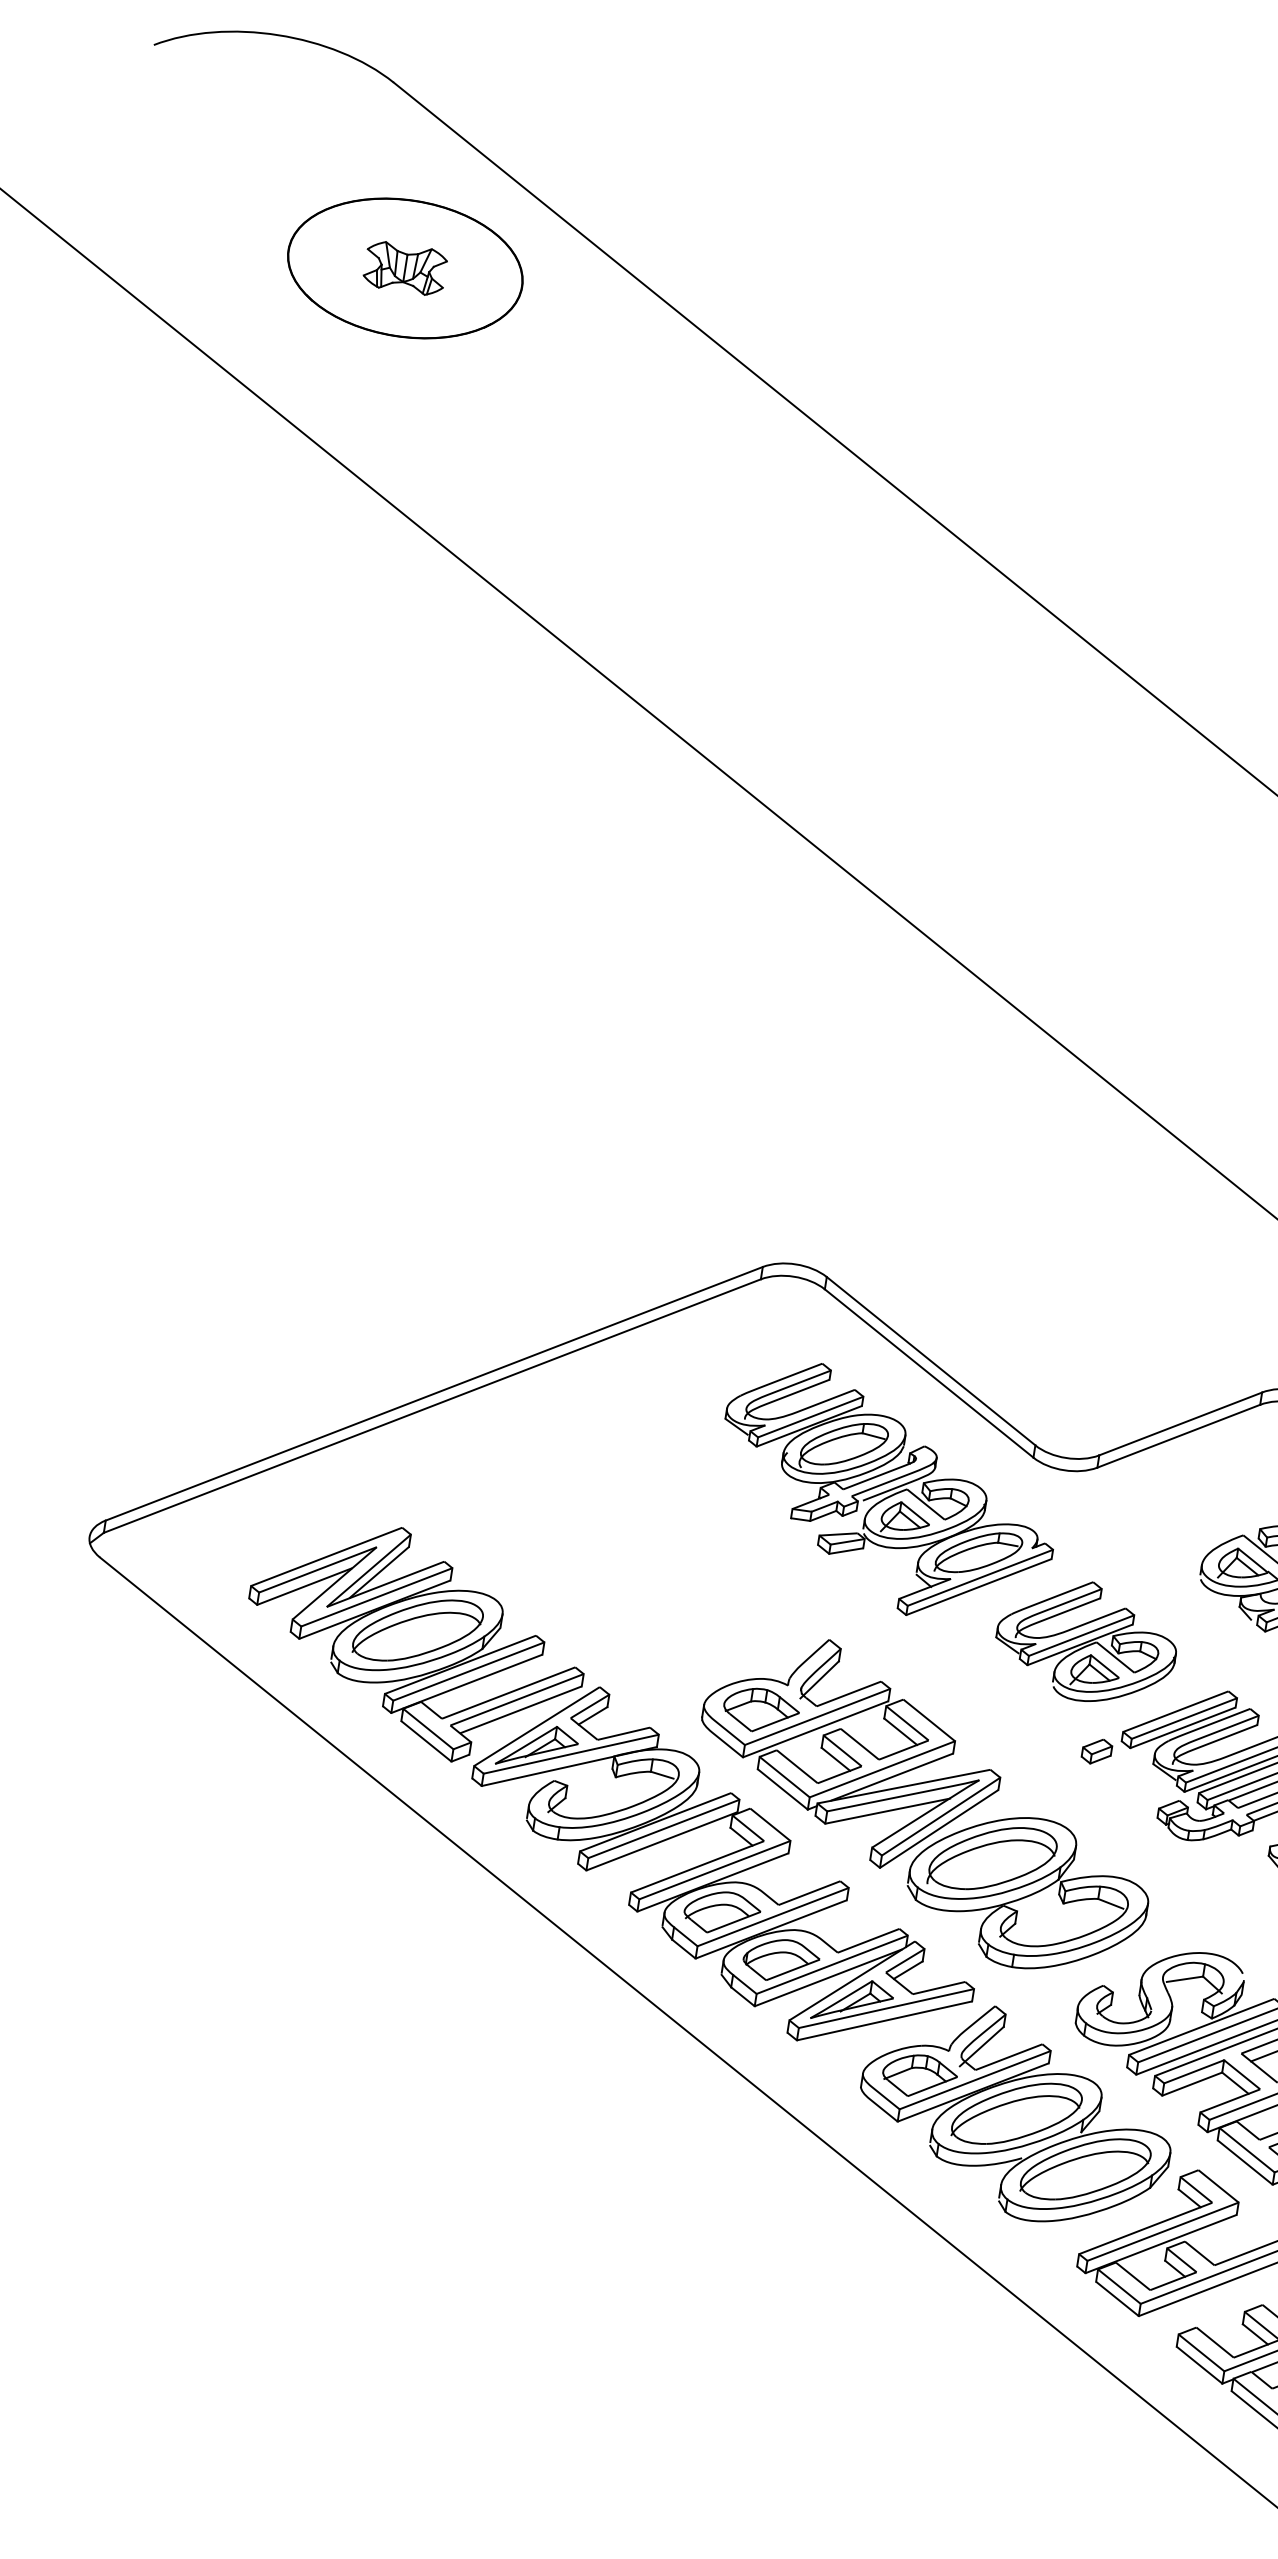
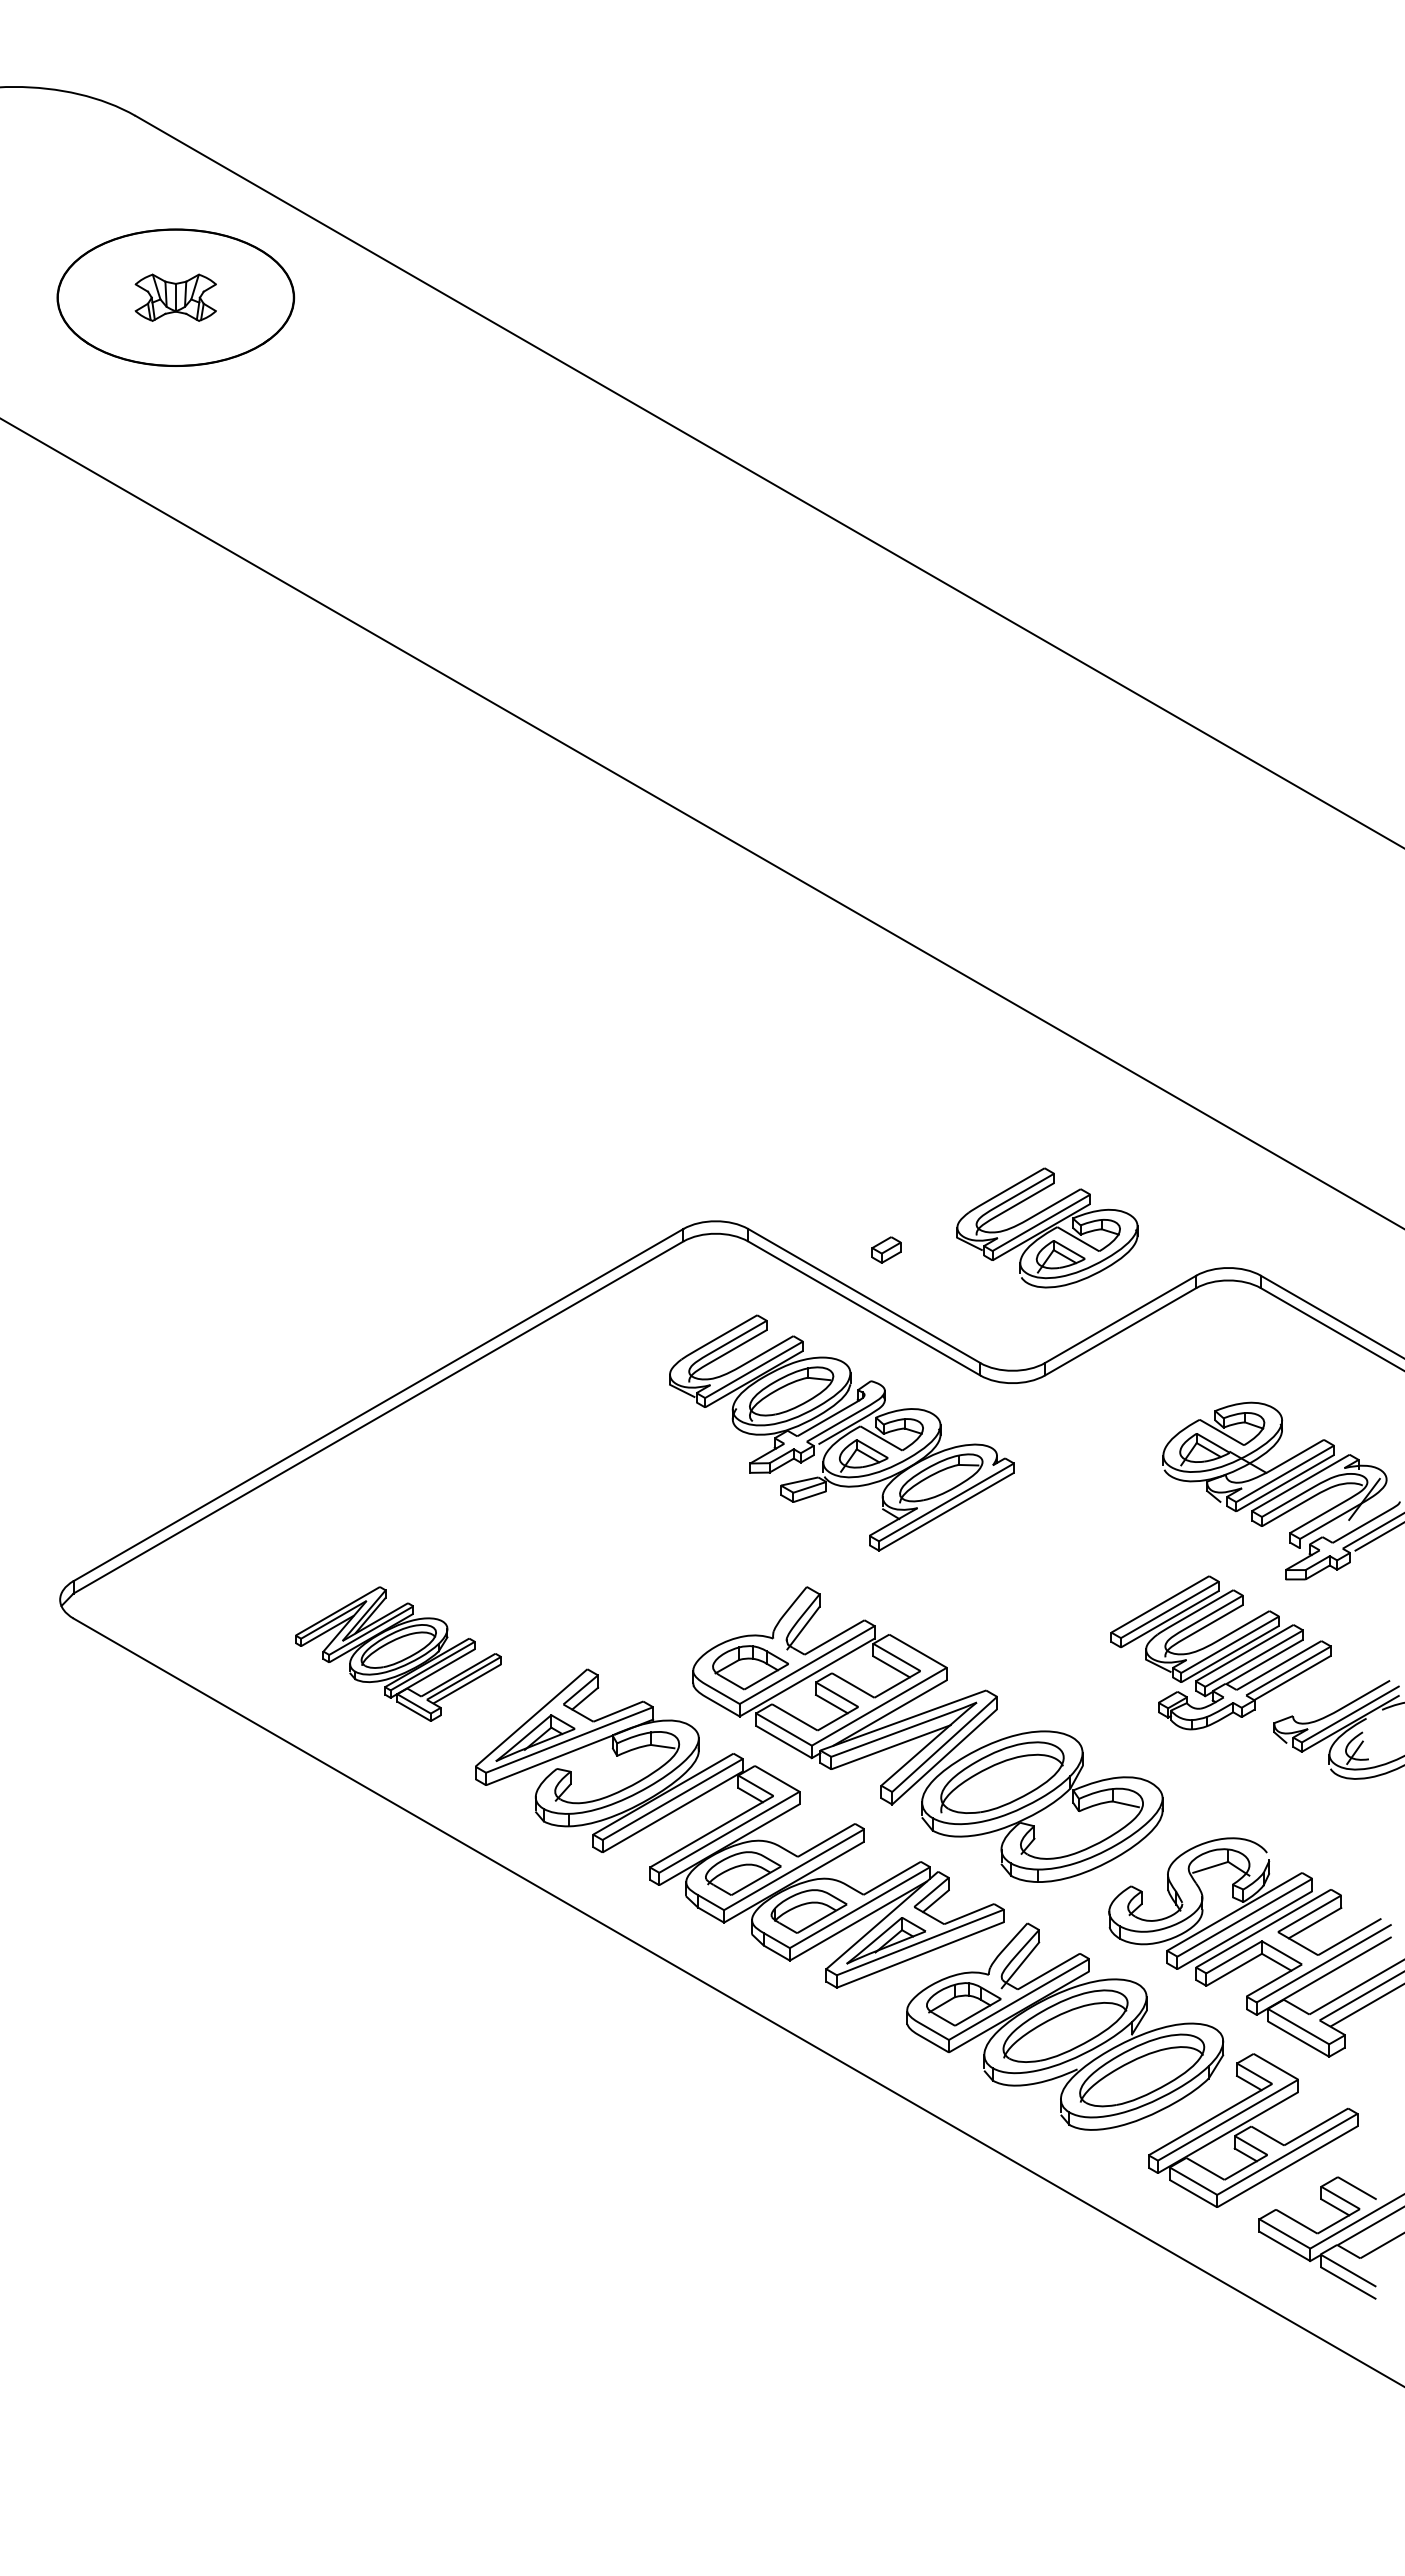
part: (1086, 1641) -> (1047, 1227), moved
part: (415, 1642) -> (398, 1653), size x0.6
part: (1096, 1751) -> (886, 1249), moved

